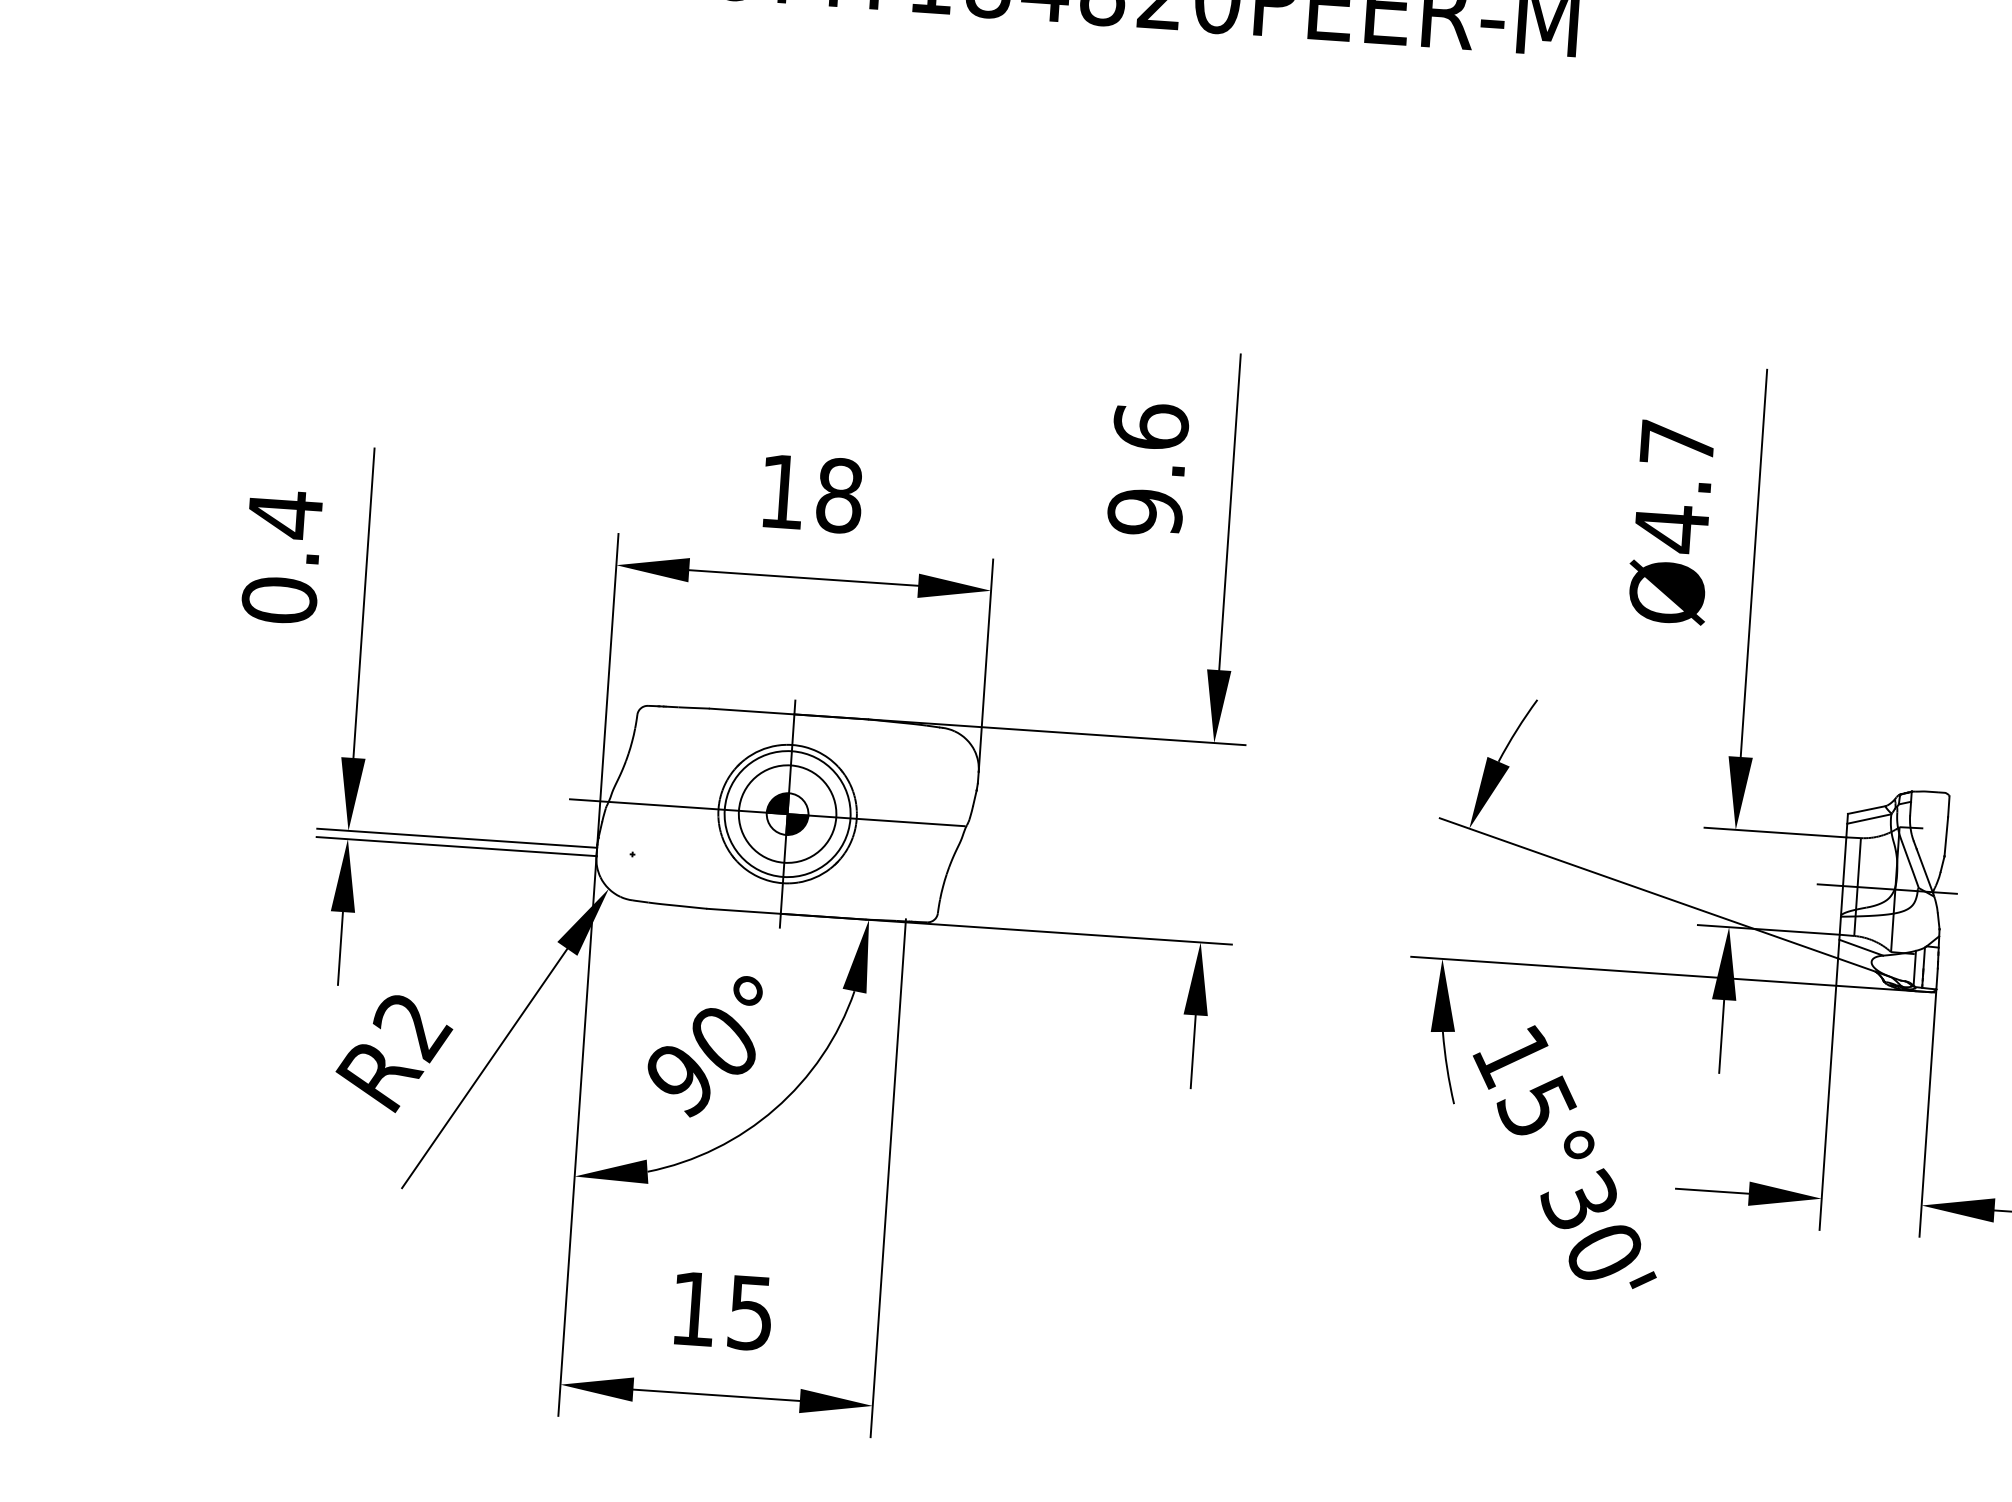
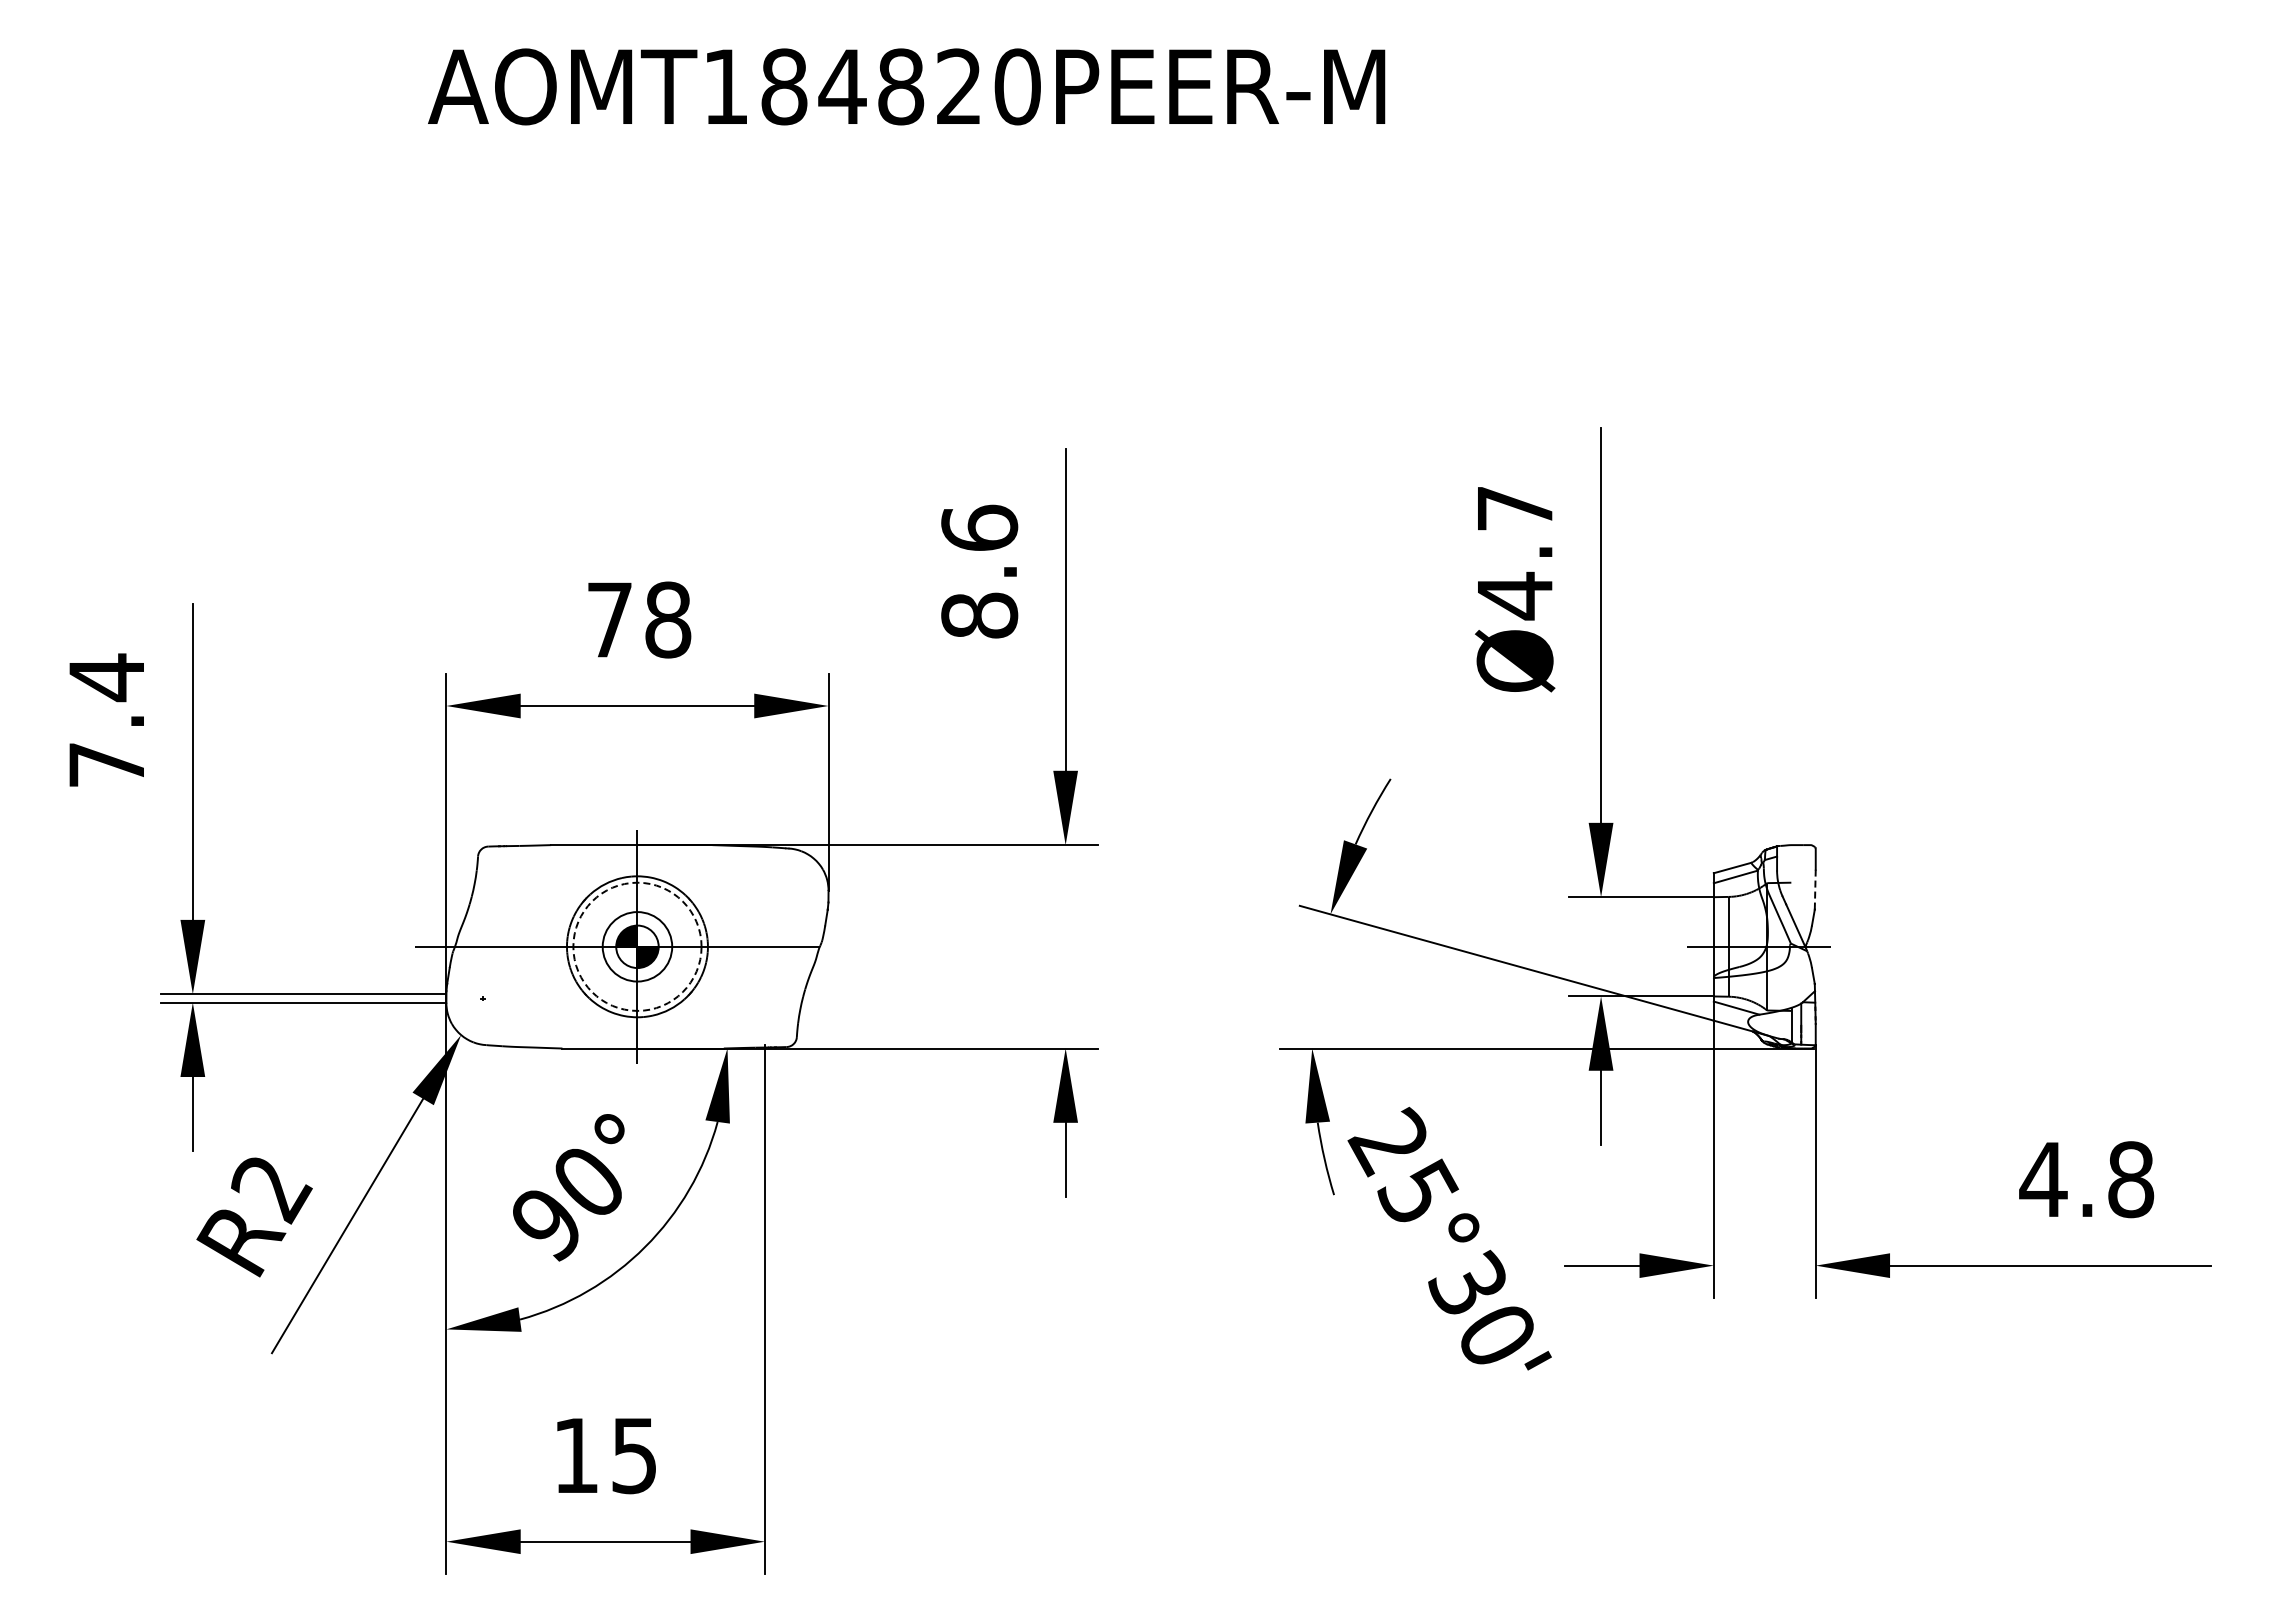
text: (782, 491) -> (609, 619), 18 -> 78
text: (1145, 512) -> (979, 615), 9.6 -> 8.6
text: (279, 599) -> (106, 764), 0.4 -> 7.4
circle: (787, 813) -> (637, 946), size x0.7
circle: (787, 813) -> (637, 946), solid -> dashed
line: (1946, 836) -> (1815, 889), solid -> dashed
text: (1508, 1056) -> (1386, 1142), 15°30' -> 25°30'

